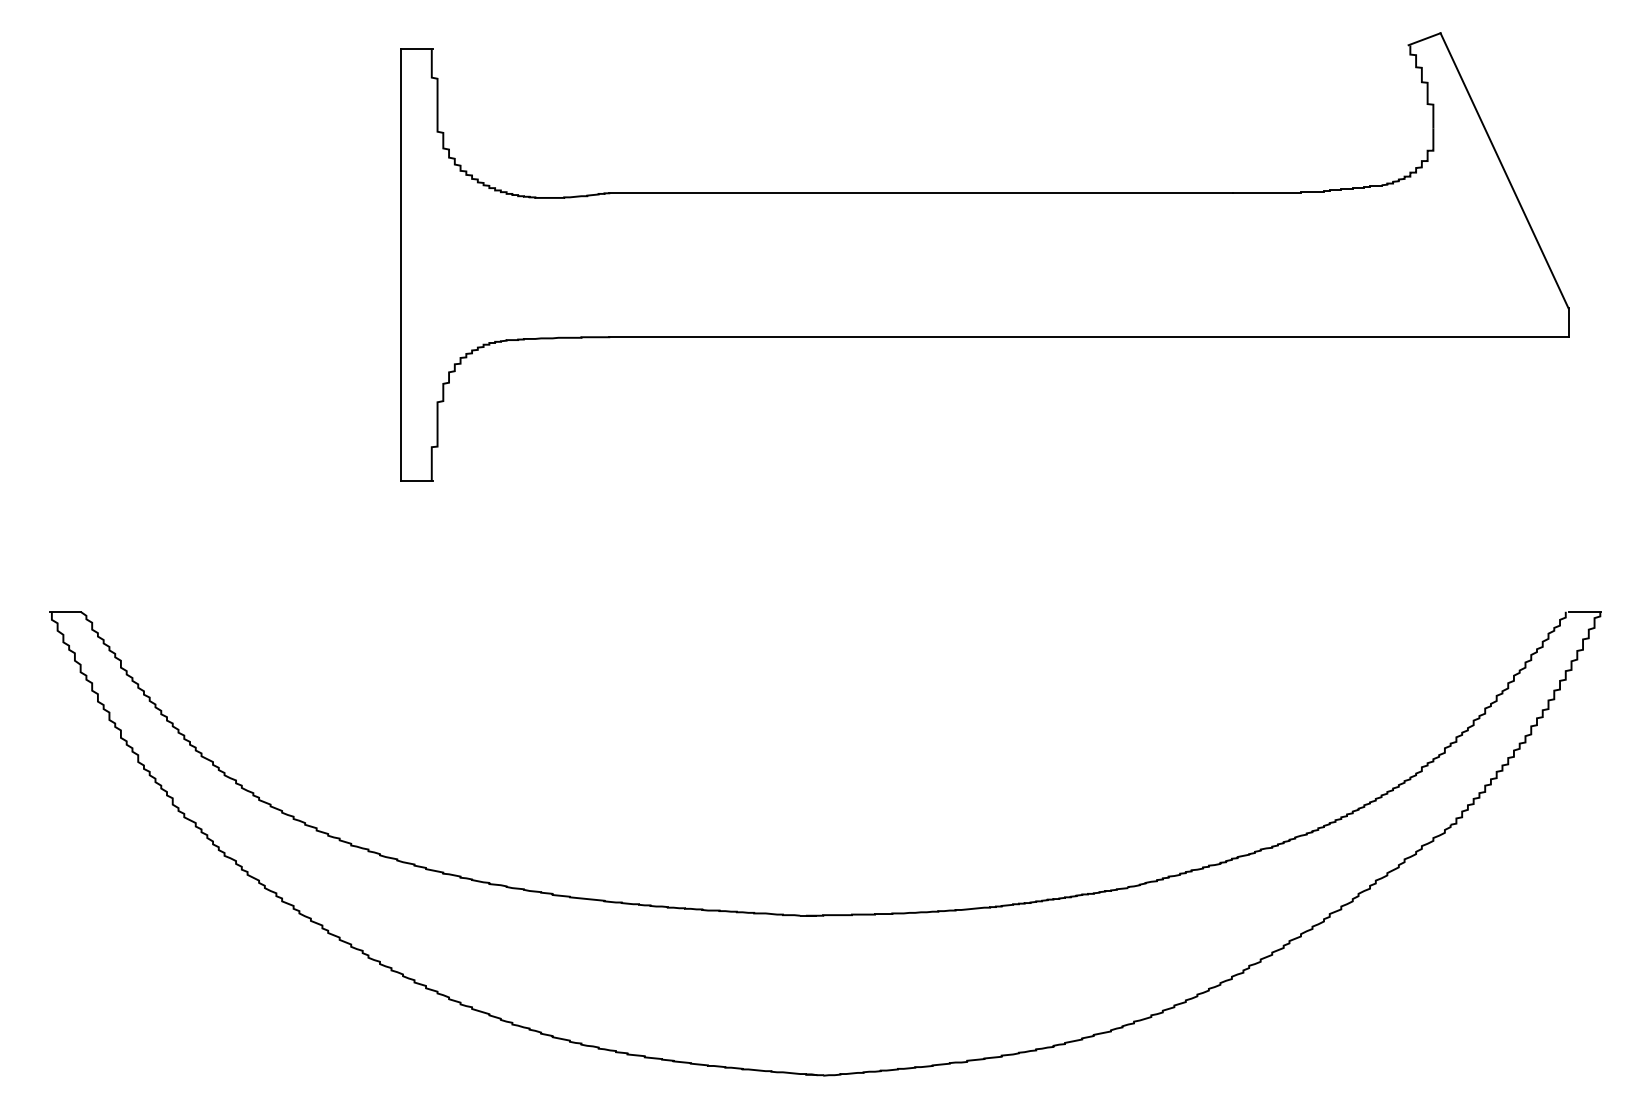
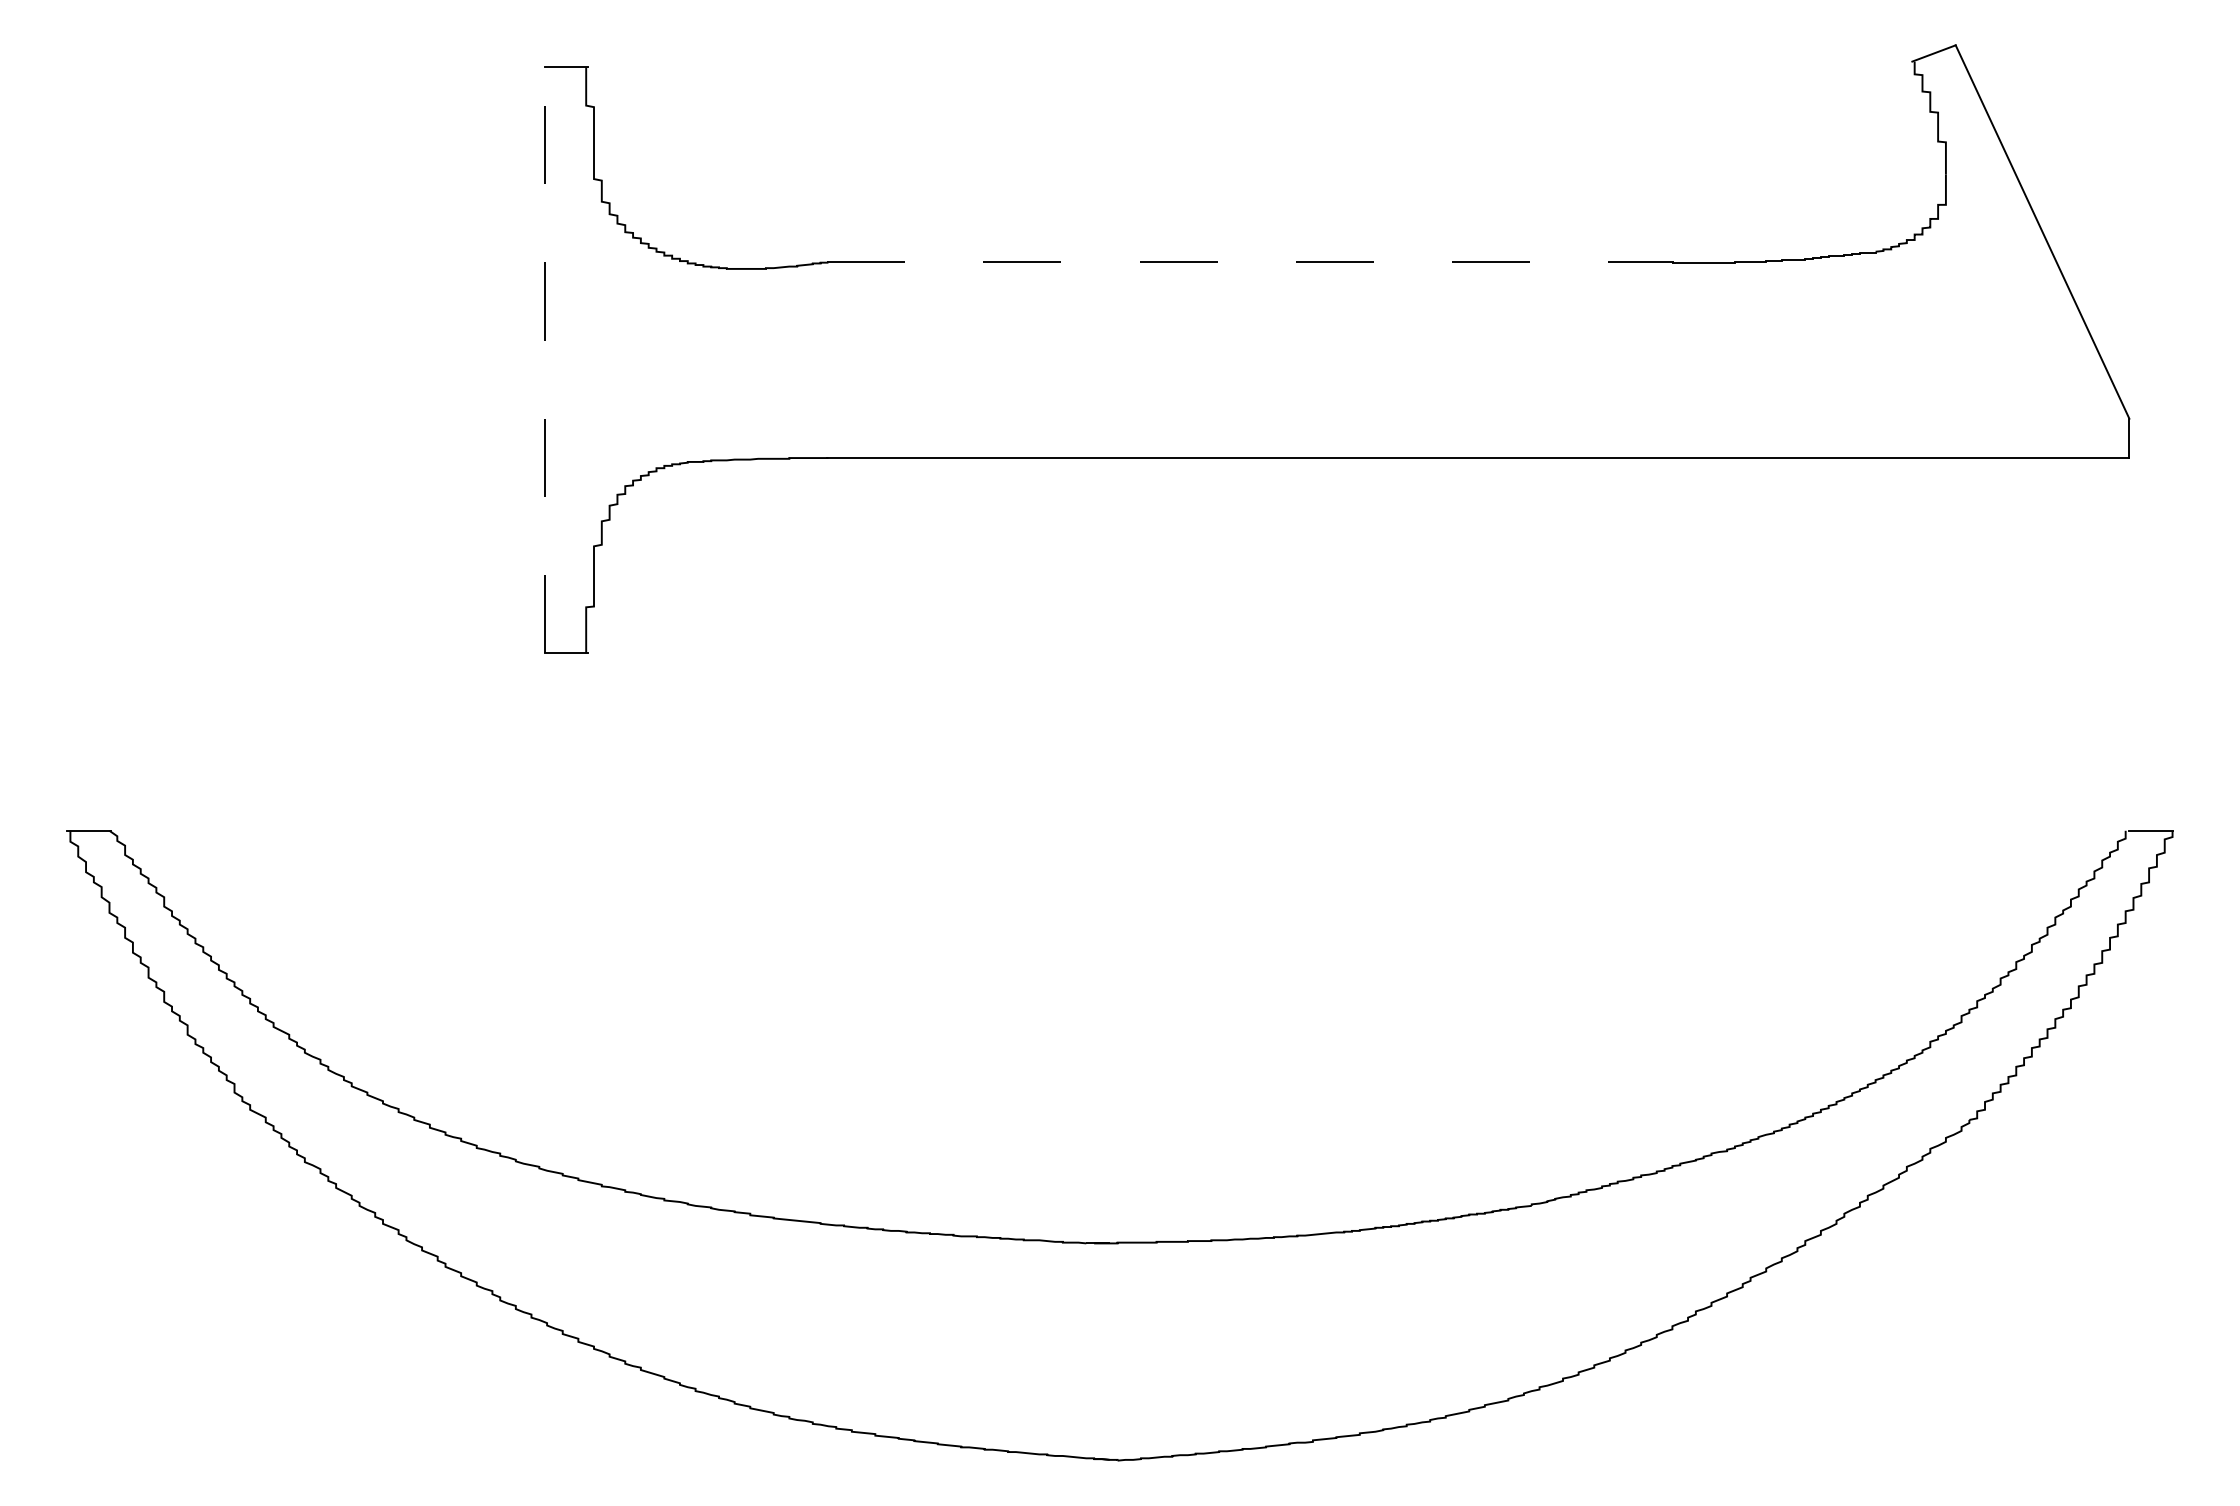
line: (921, 193) -> (1250, 262), solid -> dashed
line: (401, 264) -> (544, 359), solid -> dashed

